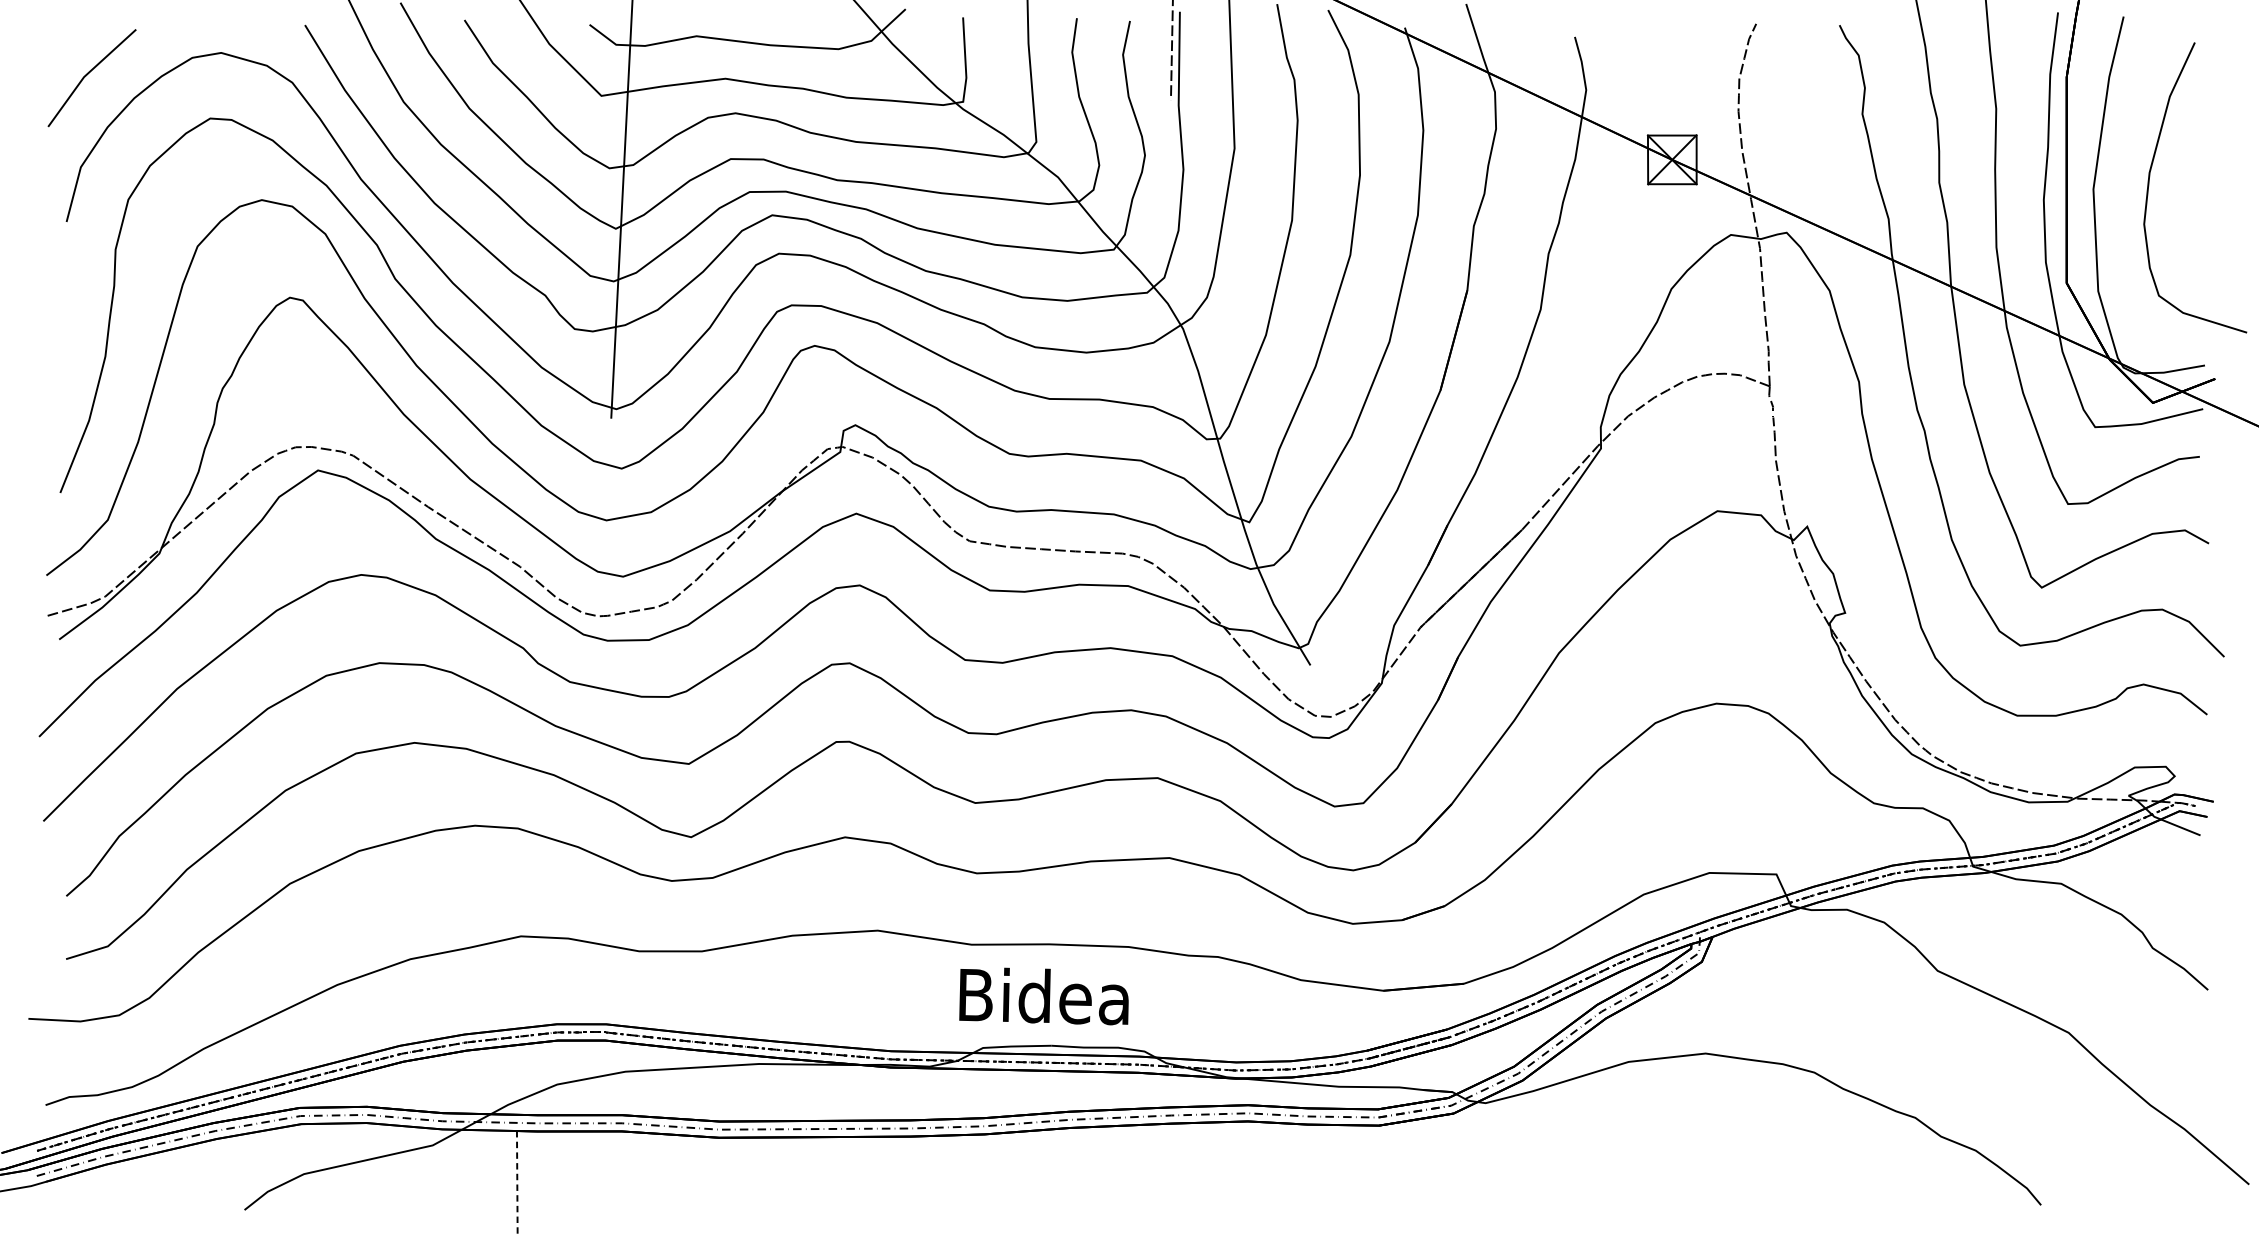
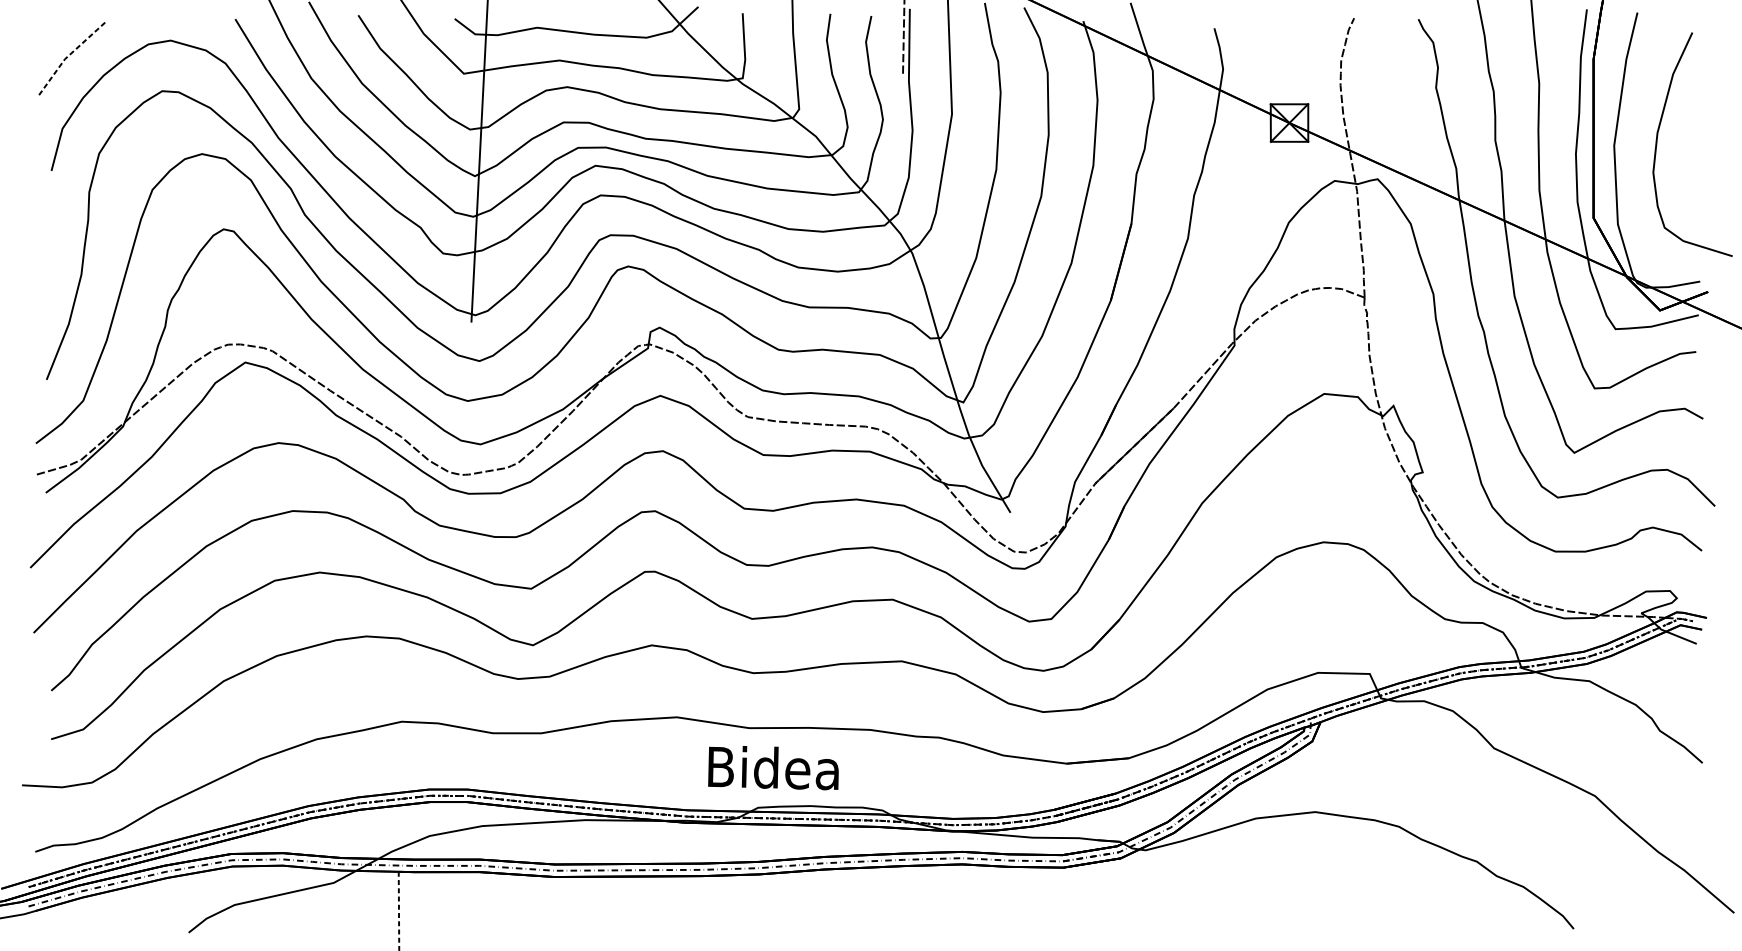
line: (87, 74) -> (67, 57), solid -> dashed
text: (1043, 996) -> (773, 768), moved

